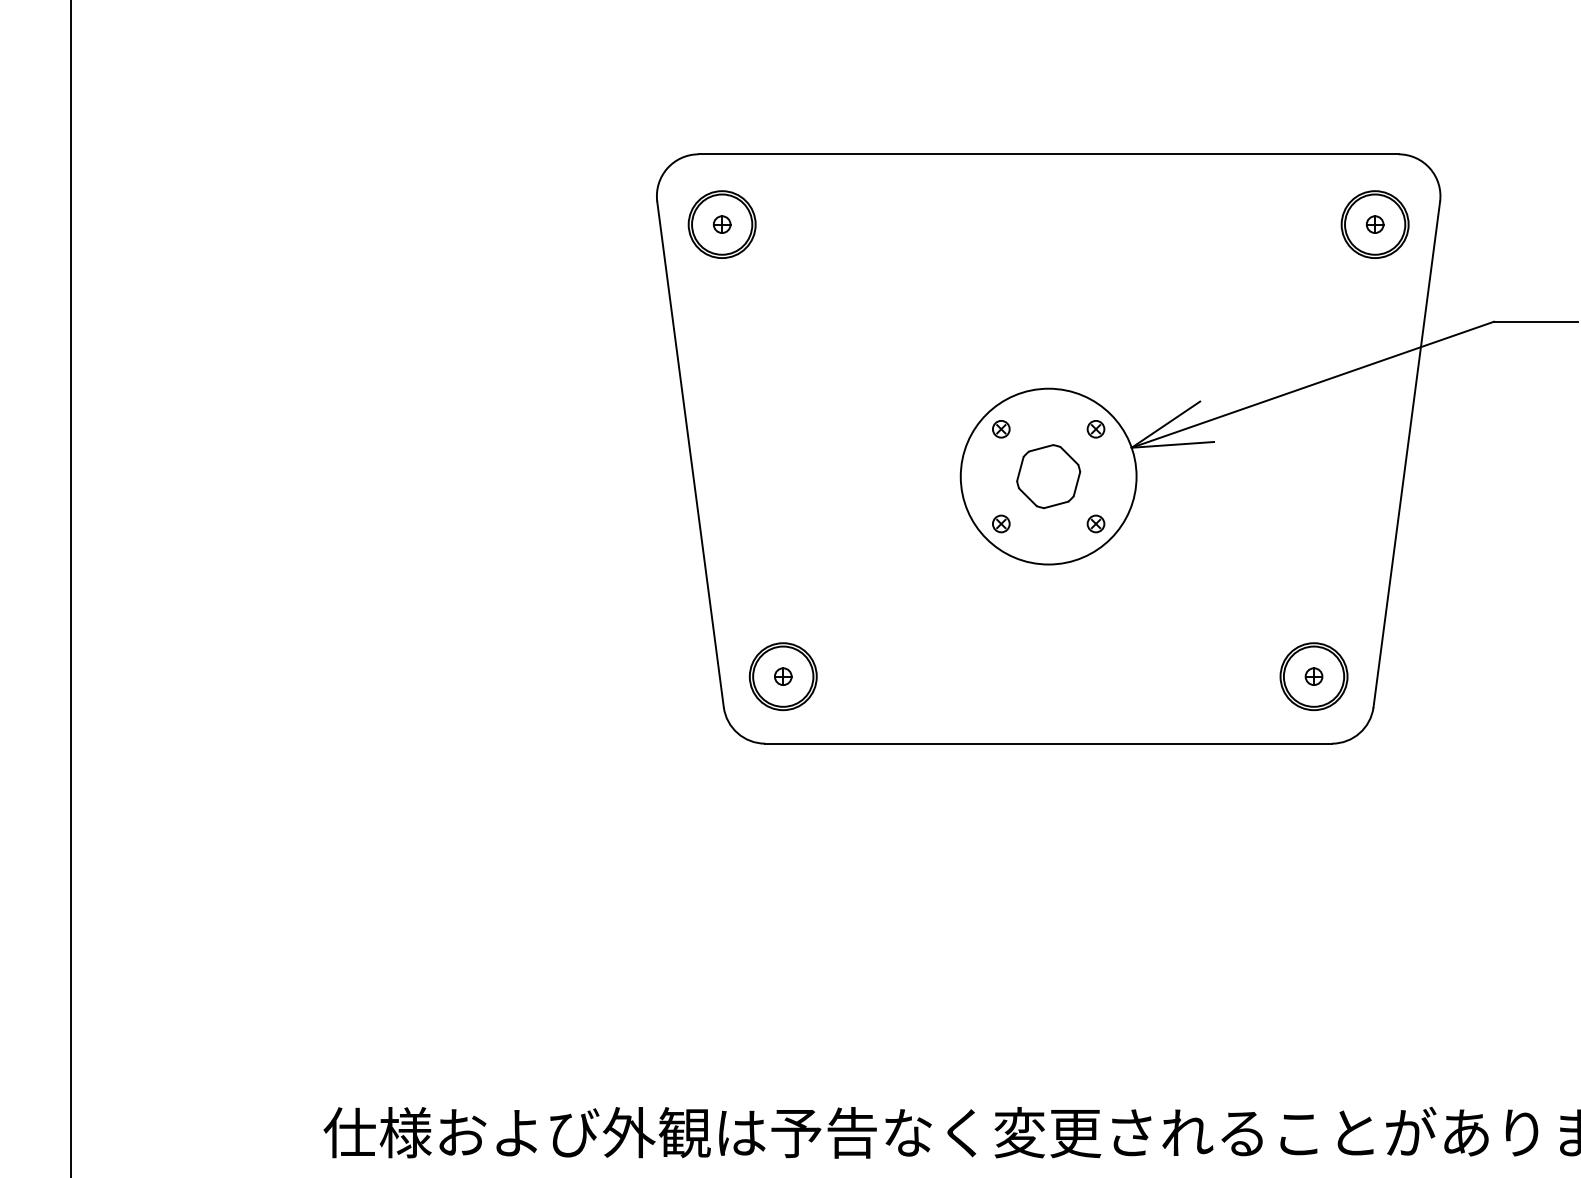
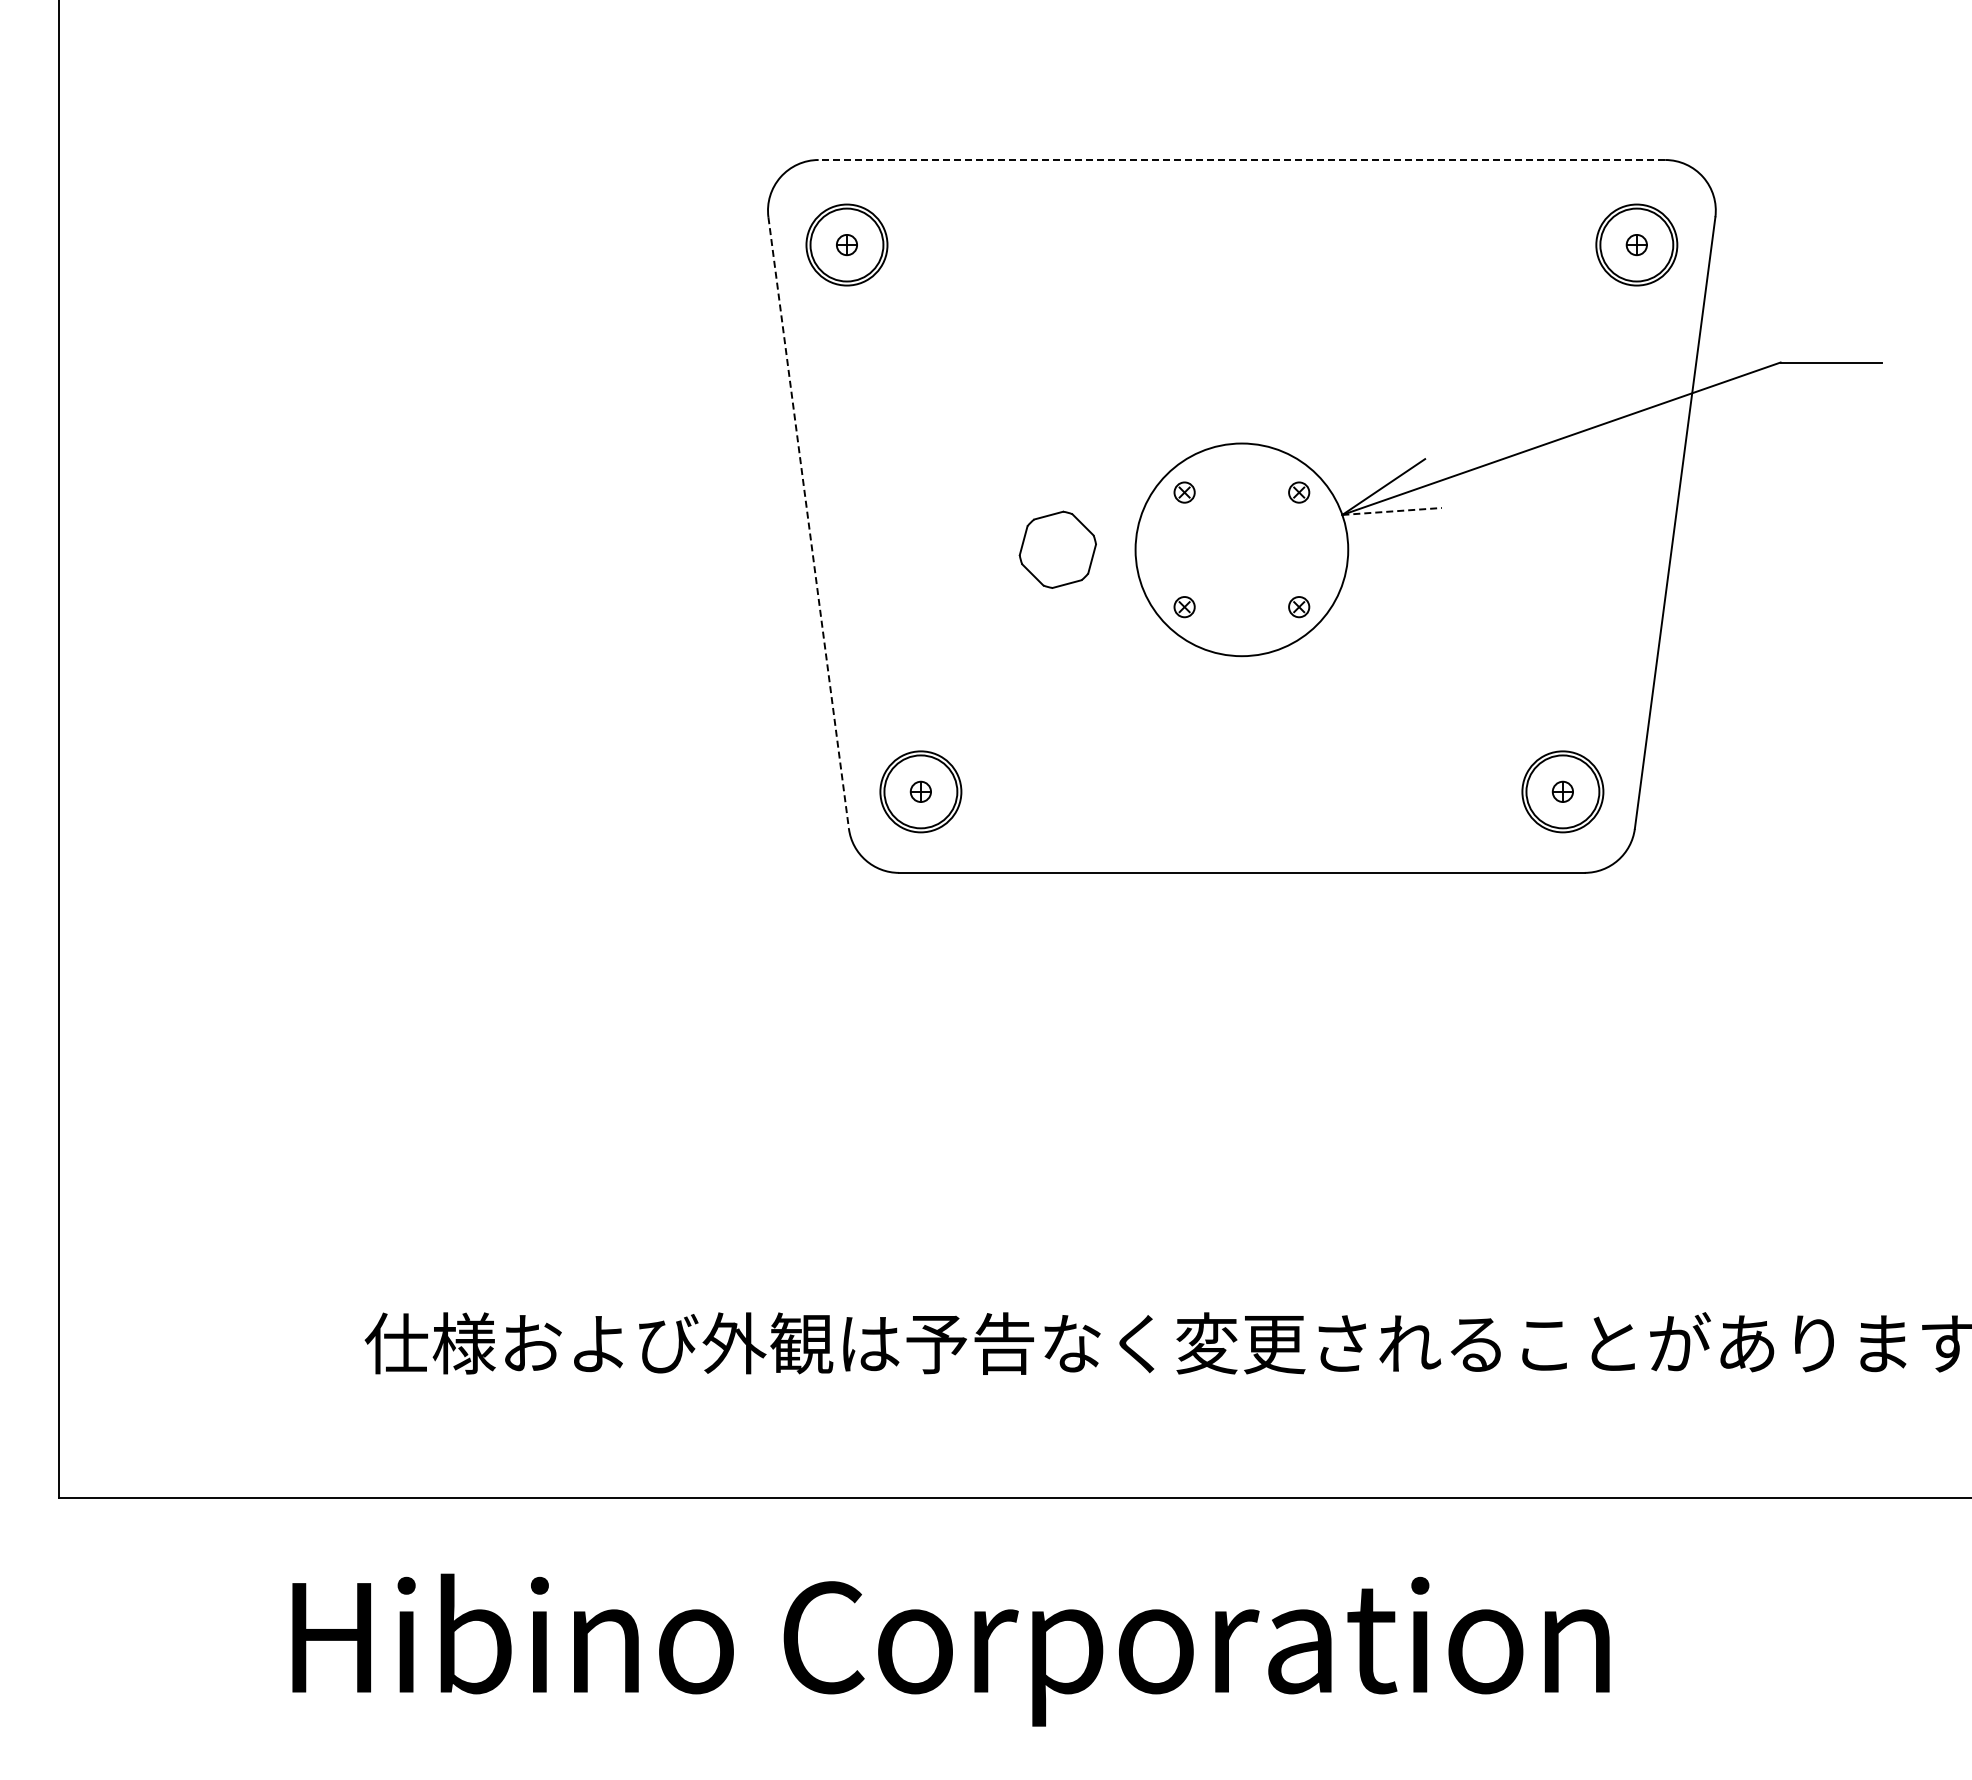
line: (1048, 154) -> (1241, 160), solid -> dashed
line: (1173, 444) -> (1392, 511), solid -> dashed
line: (690, 454) -> (808, 523), solid -> dashed
part: (1048, 476) -> (1057, 549), moved

